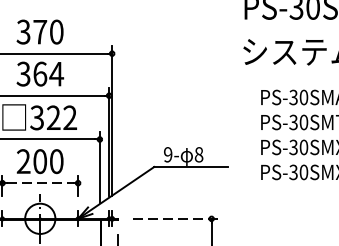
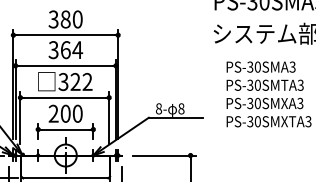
text: (39, 32) -> (65, 19), 370 -> 380
text: (167, 154) -> (158, 108), 9- -> 8-
line: (41, 183) -> (66, 129), dashed -> solid
line: (177, 218) -> (165, 155), dashed -> solid

